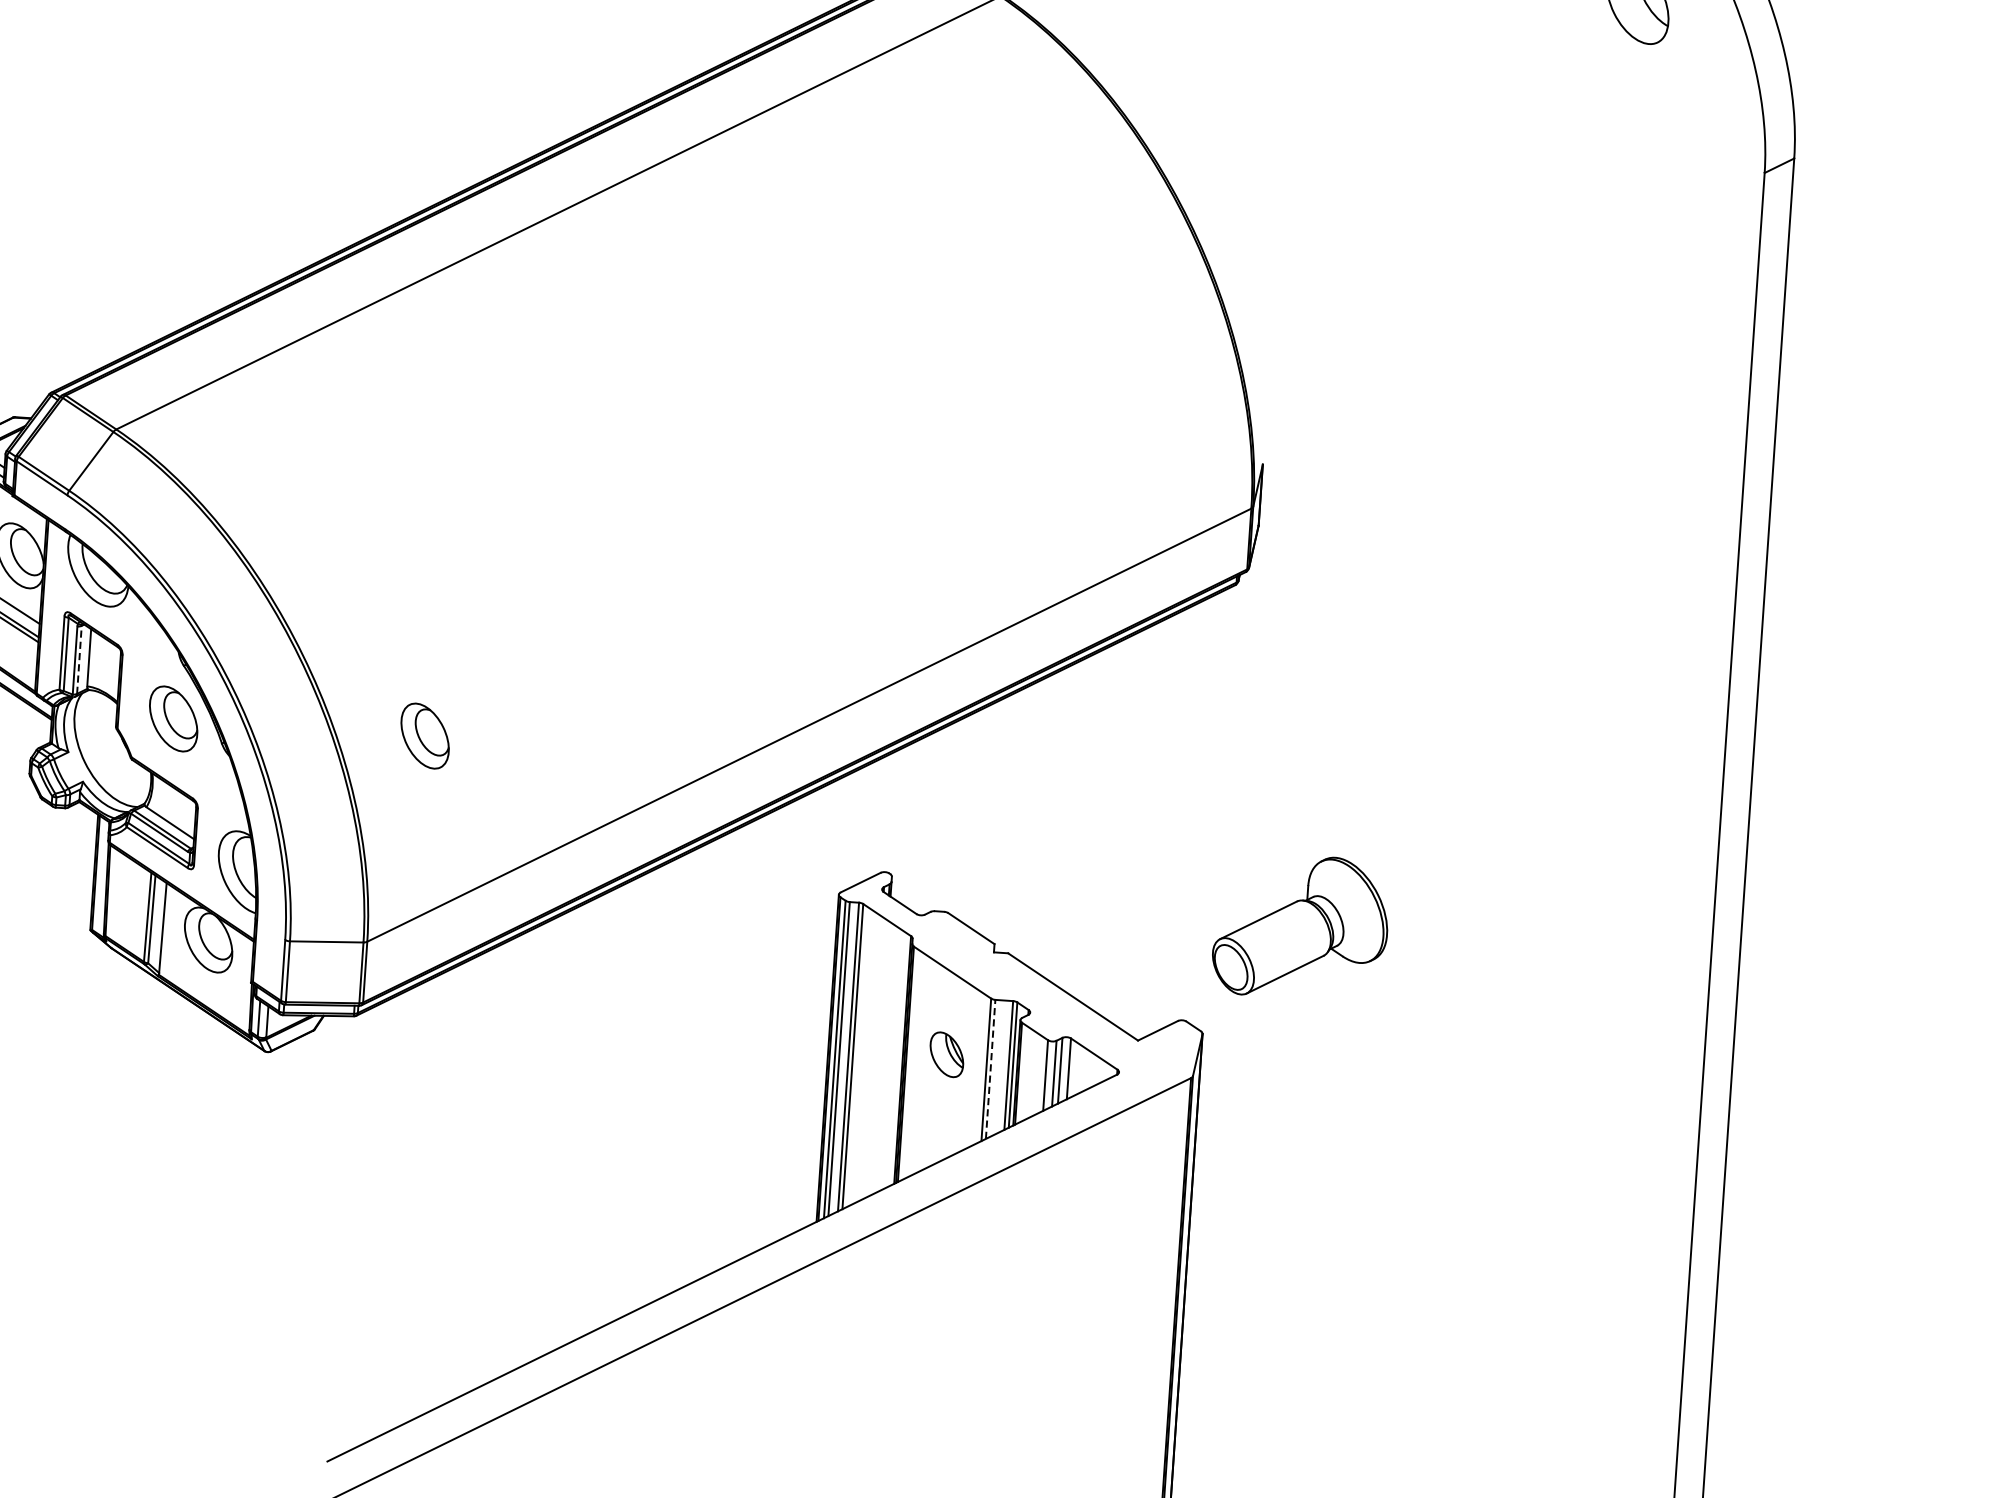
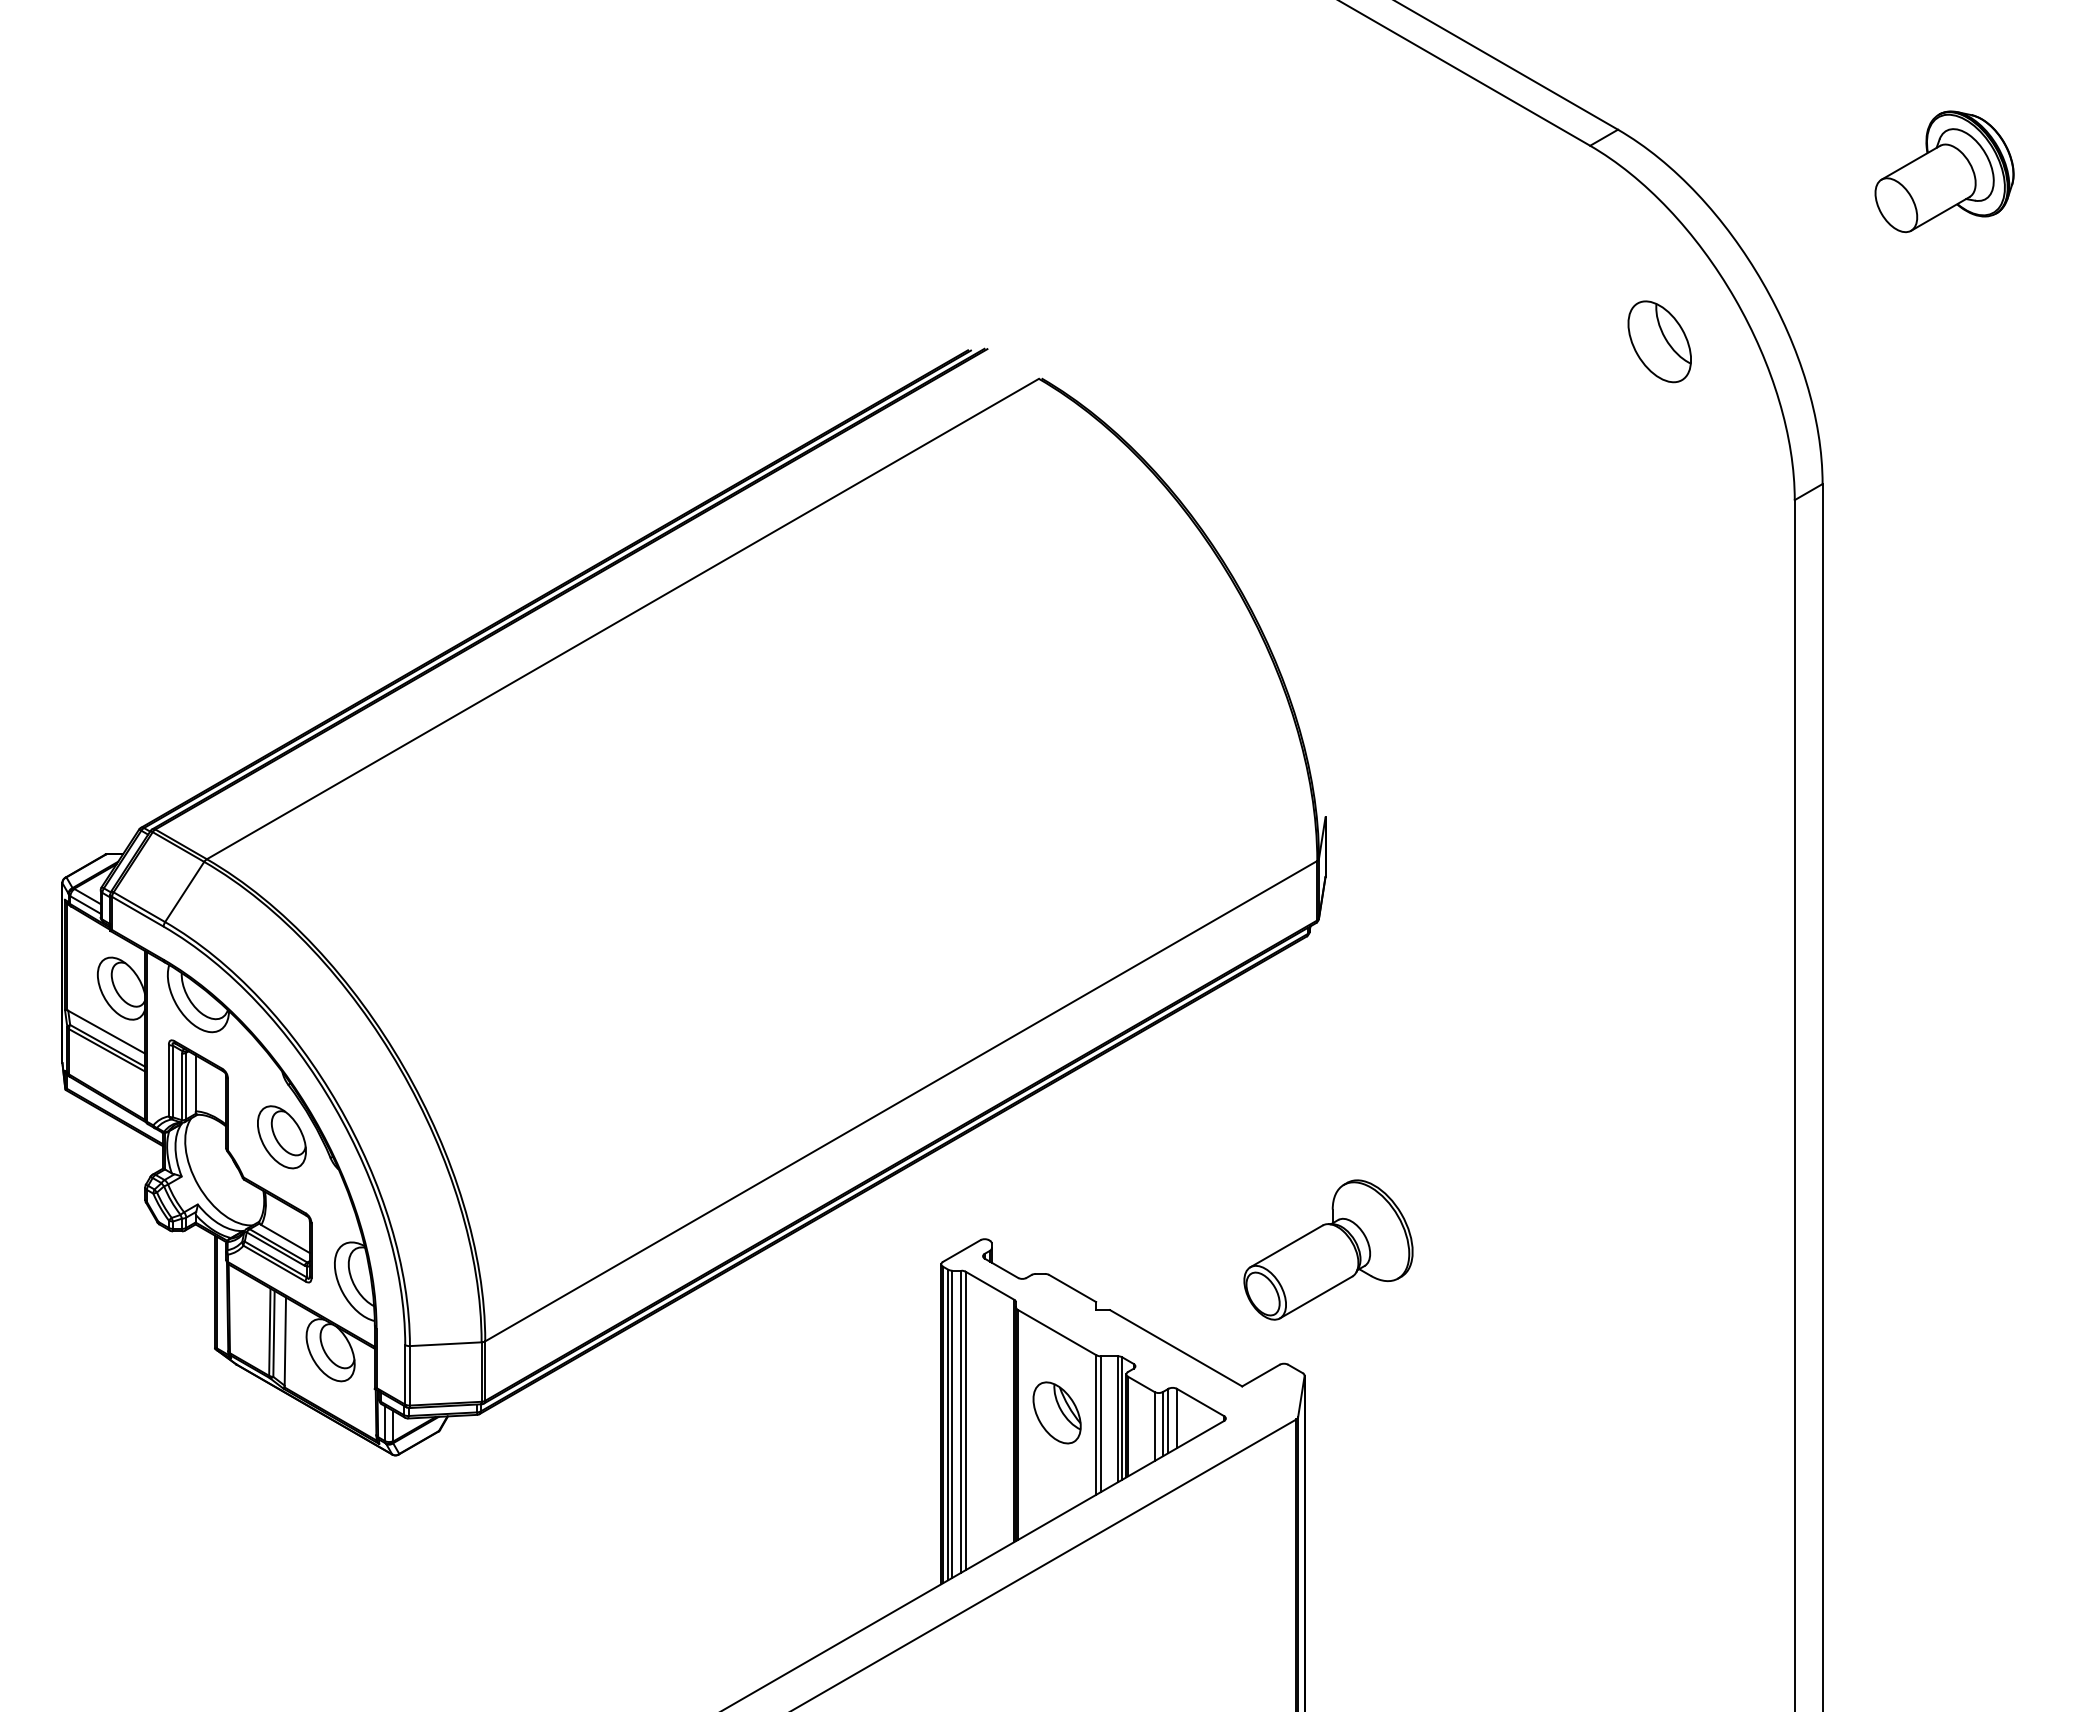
line: (79, 659) -> (186, 1085), dashed -> solid
part: (424, 736) -> (527, 1137), removed
part: (1301, 926) -> (1328, 1249), moved
part: (946, 1054) -> (1056, 1412), size x1.43
line: (990, 1069) -> (1100, 1424), dashed -> solid

